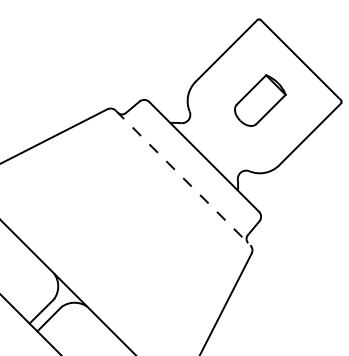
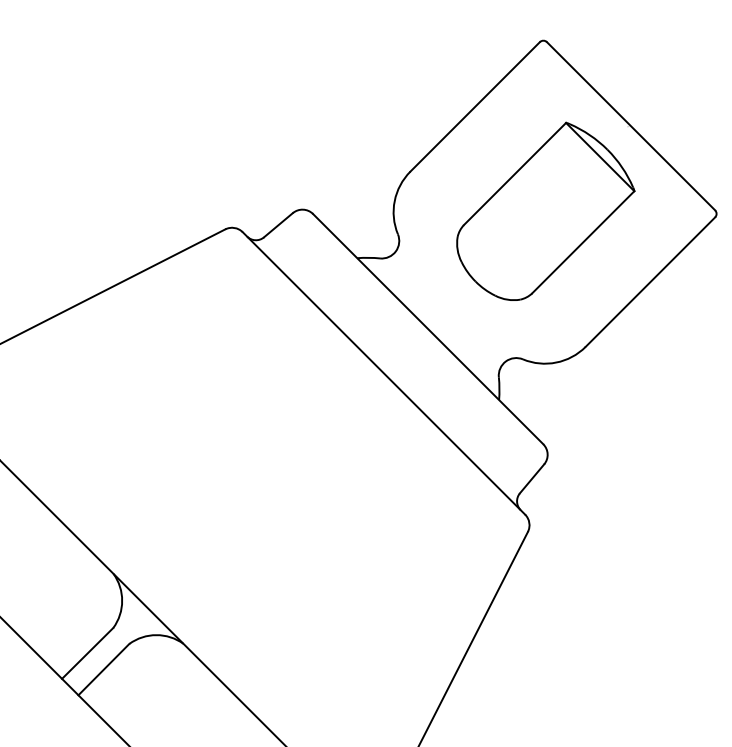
part: (260, 100) -> (546, 210), size x1.67
line: (183, 178) -> (384, 374), dashed -> solid

